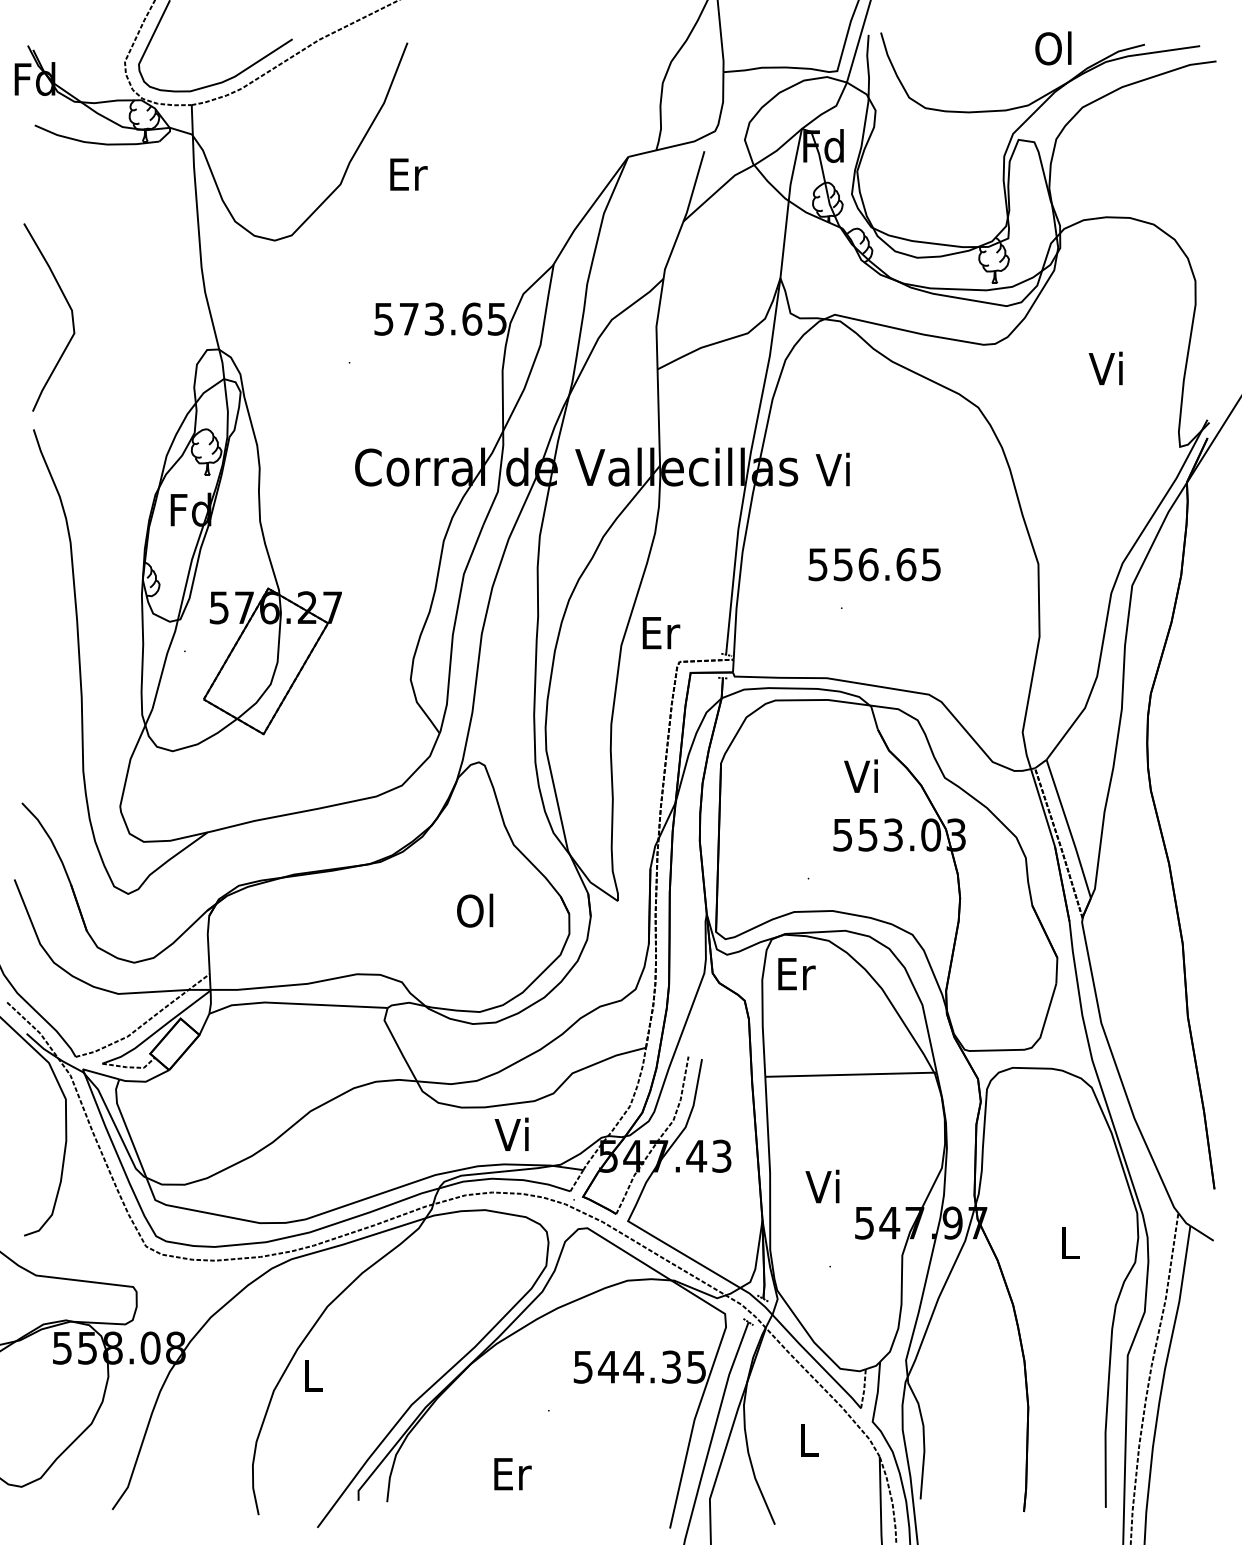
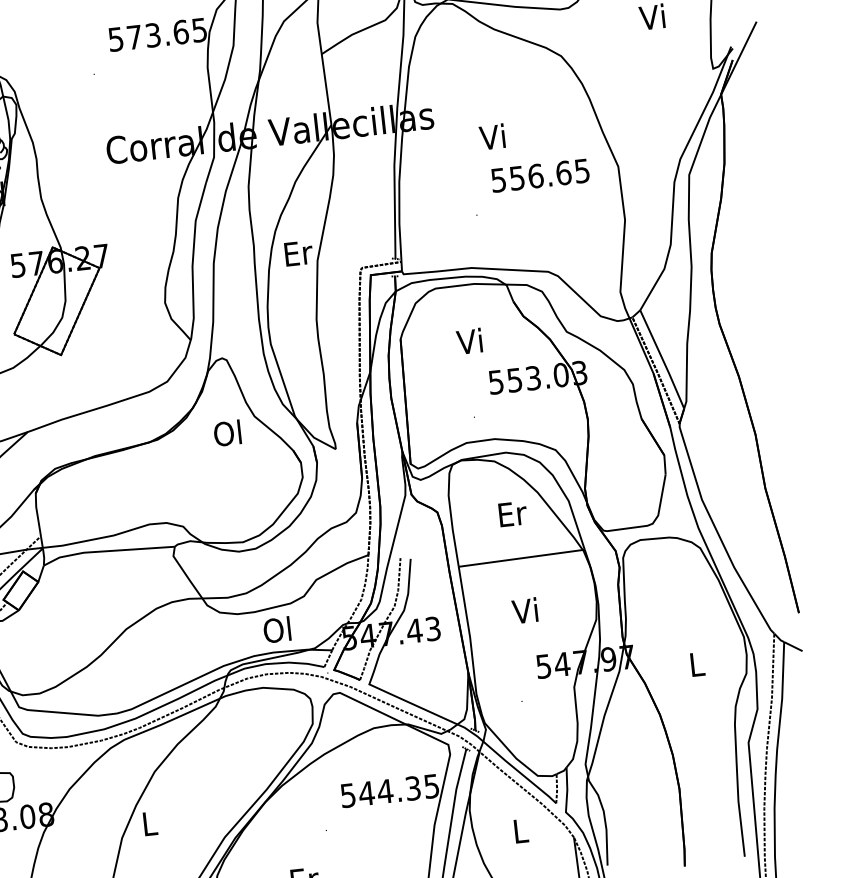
text: (832, 469) -> (491, 136), moved
text: (874, 564) -> (540, 175), moved
text: (661, 633) -> (298, 253), moved
text: (860, 775) -> (469, 340), moved
text: (475, 910) -> (227, 433), moved
text: (796, 974) -> (512, 514), moved
text: (512, 1134) -> (277, 629), Vi -> Ol
text: (822, 1186) -> (524, 610), moved

